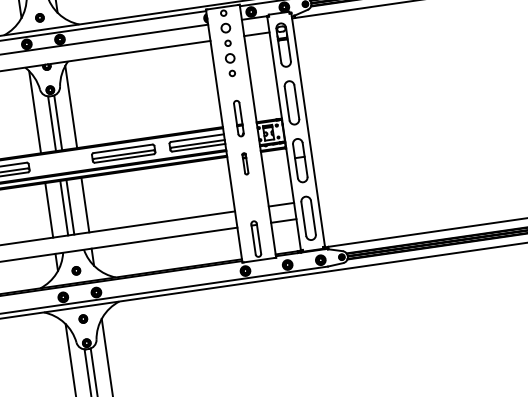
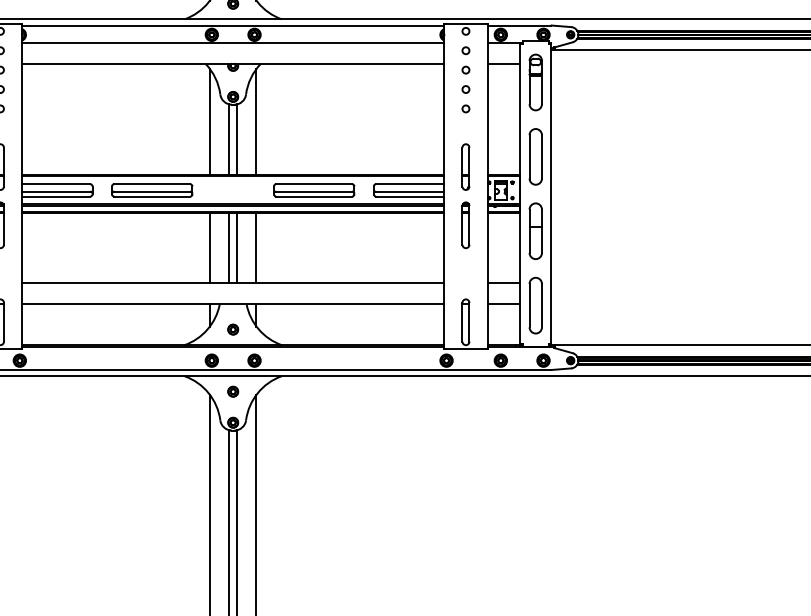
circle: (225, 28) -> (465, 50), size x0.62
circle: (229, 58) -> (465, 89), size x0.62
part: (245, 164) -> (465, 225), size x1.67

